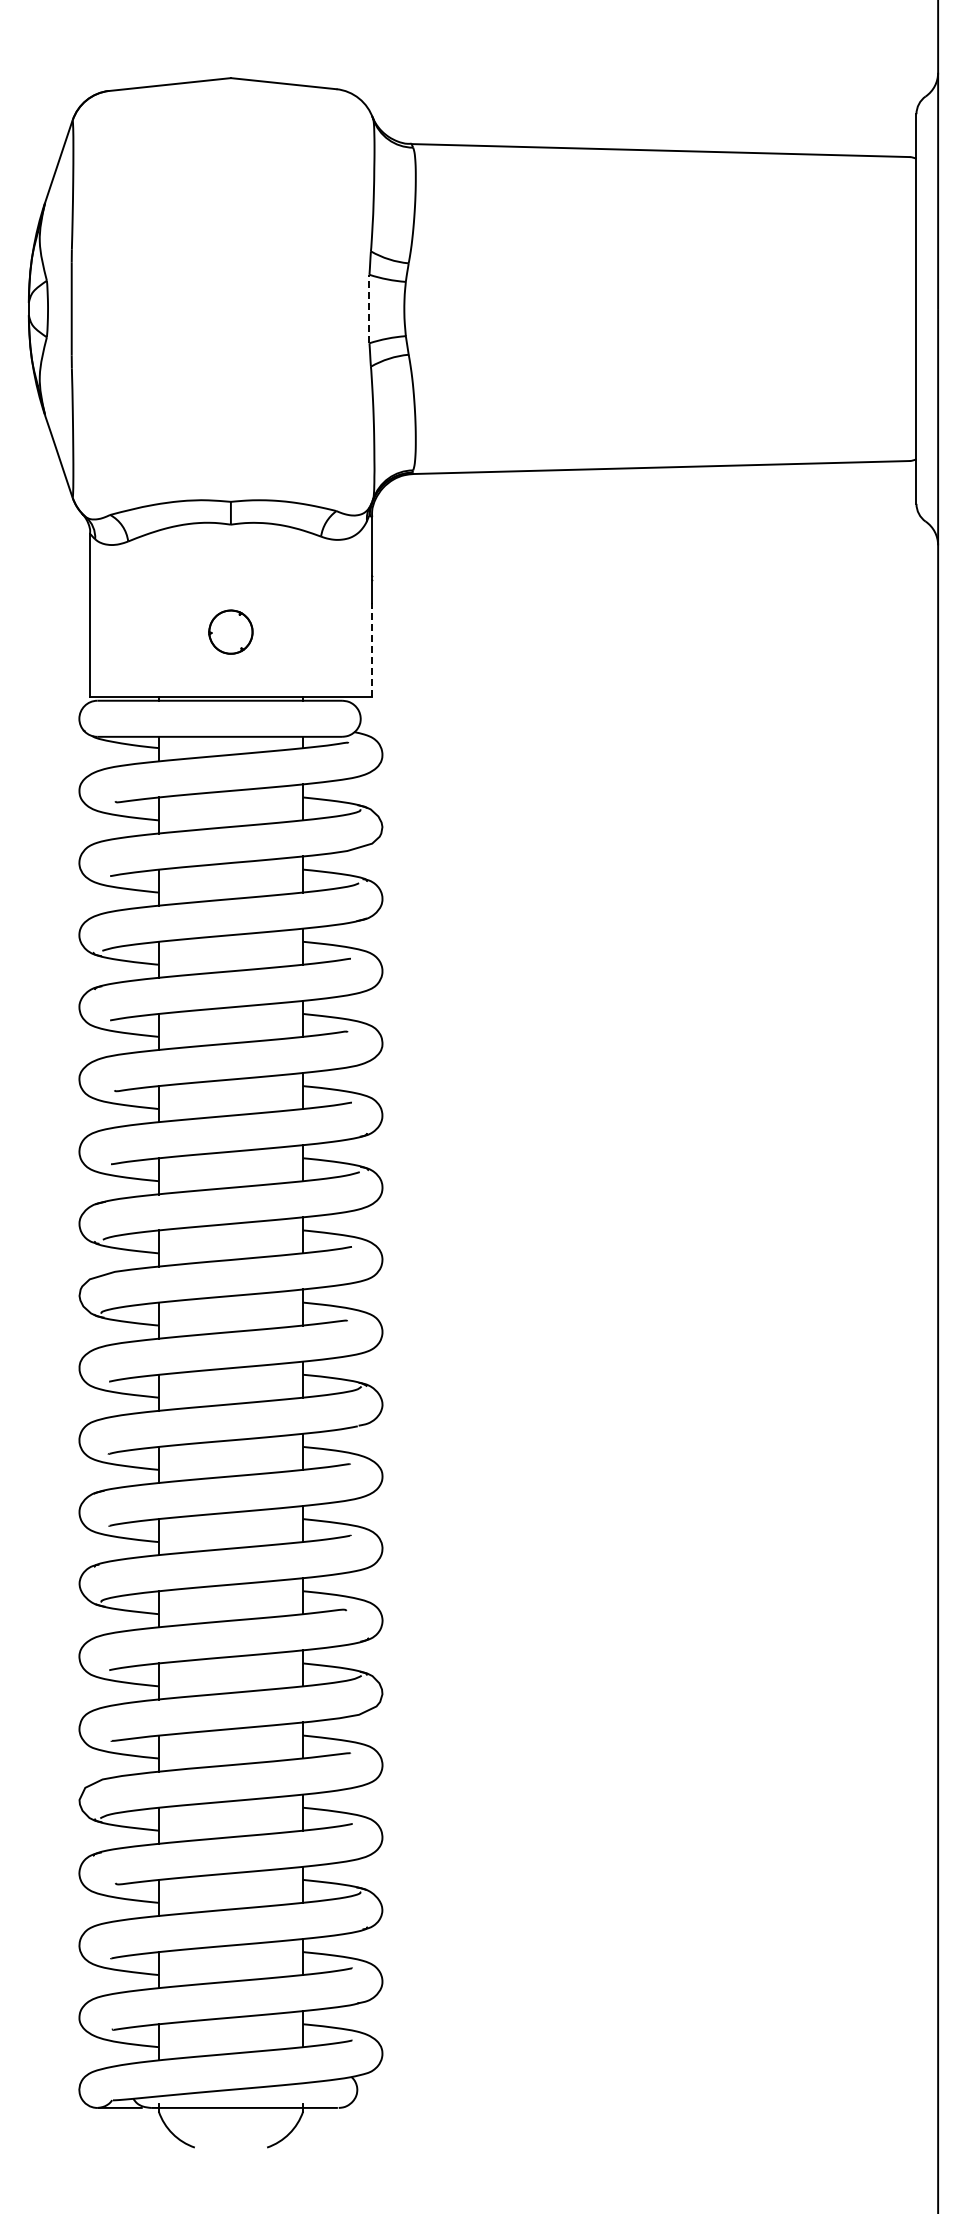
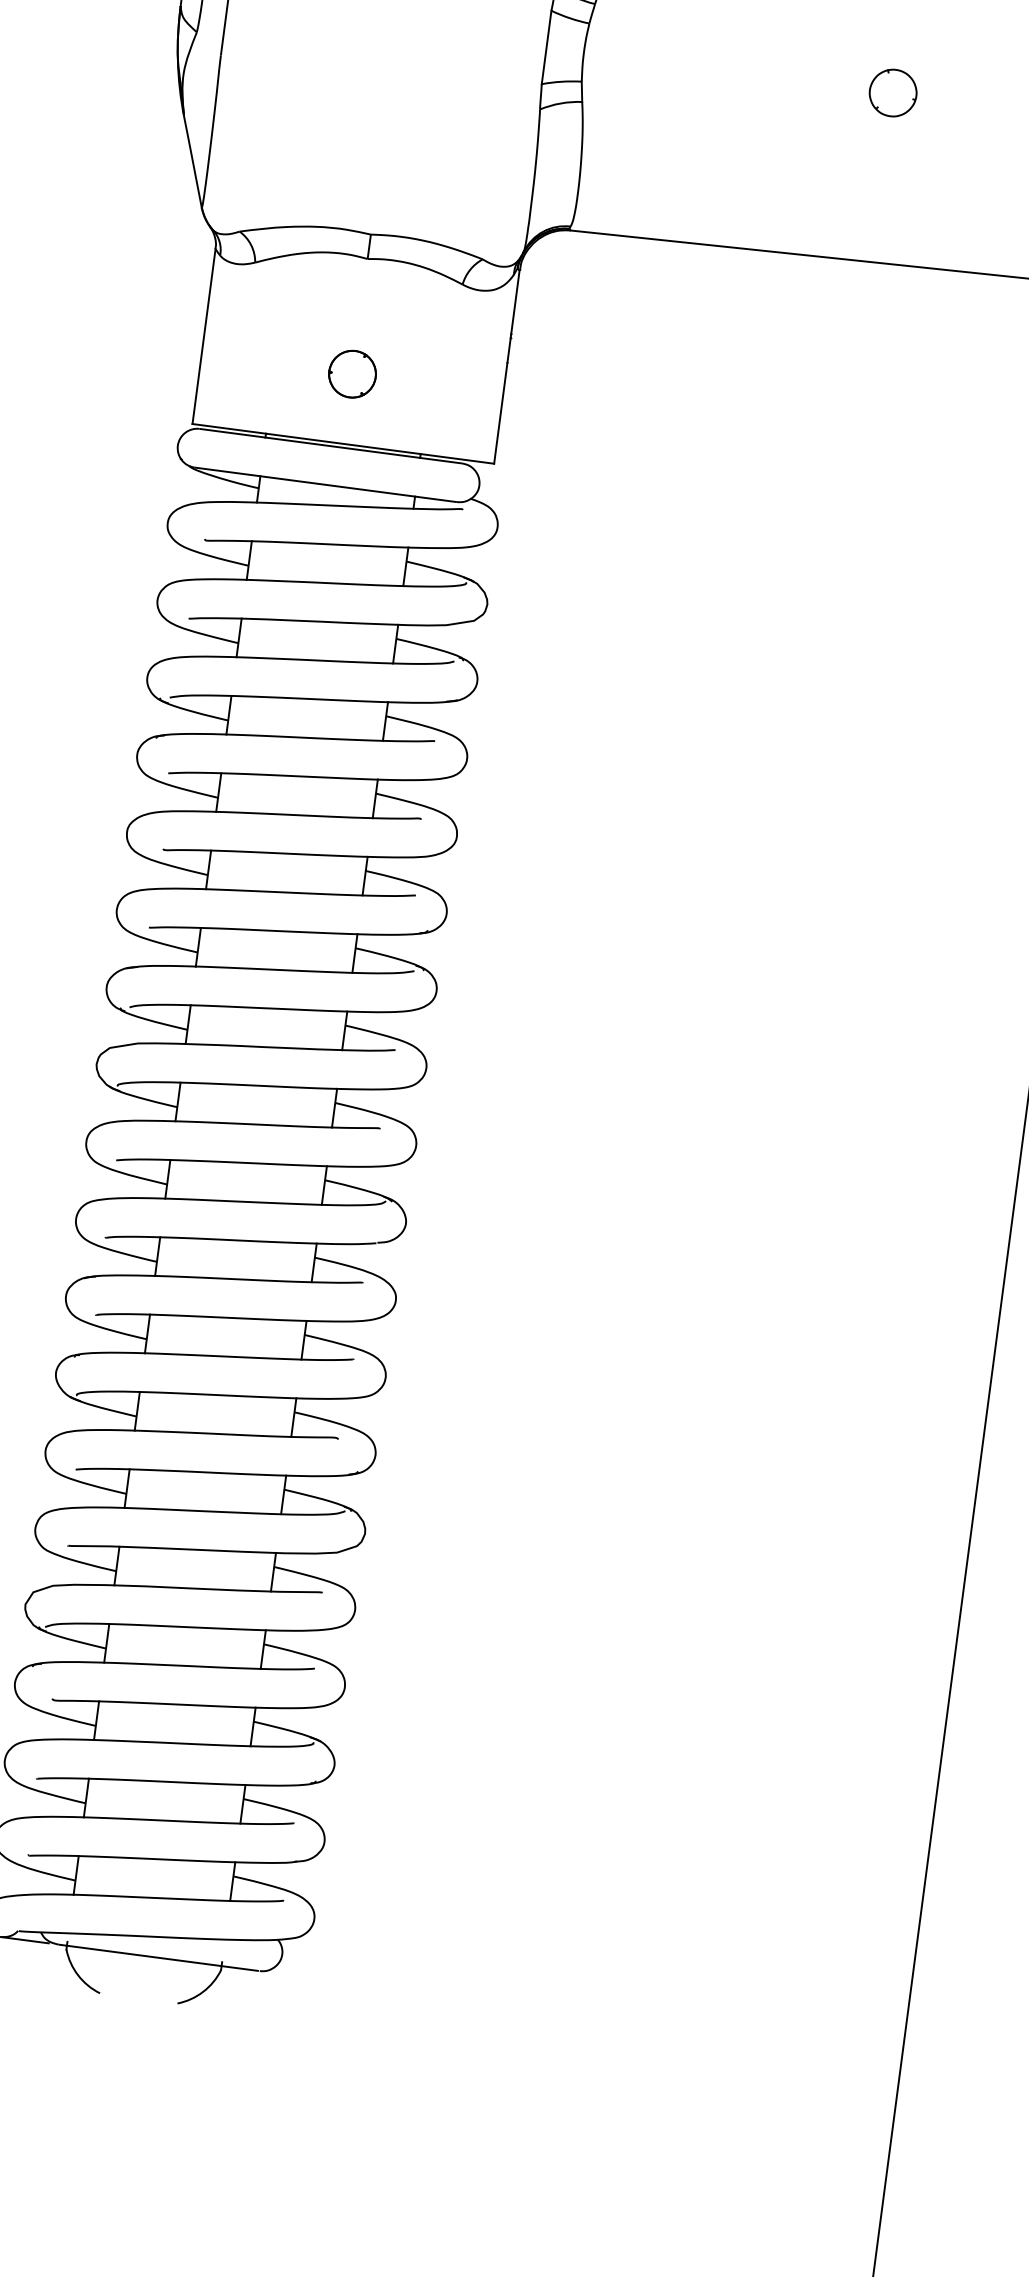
line: (369, 308) -> (546, 46), dashed -> solid
part: (692, 308) -> (892, 92), added
line: (371, 649) -> (500, 412), dashed -> solid

